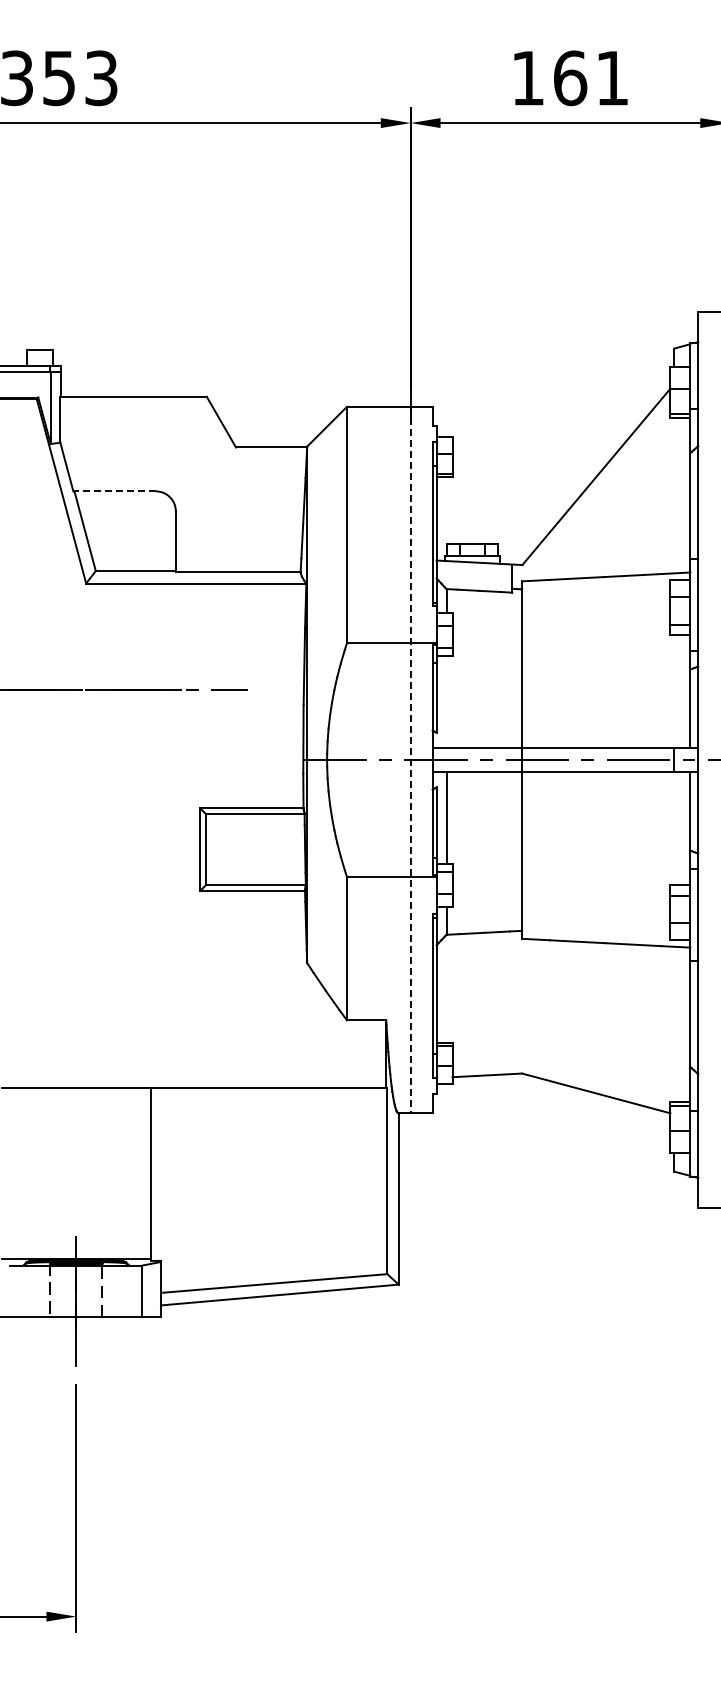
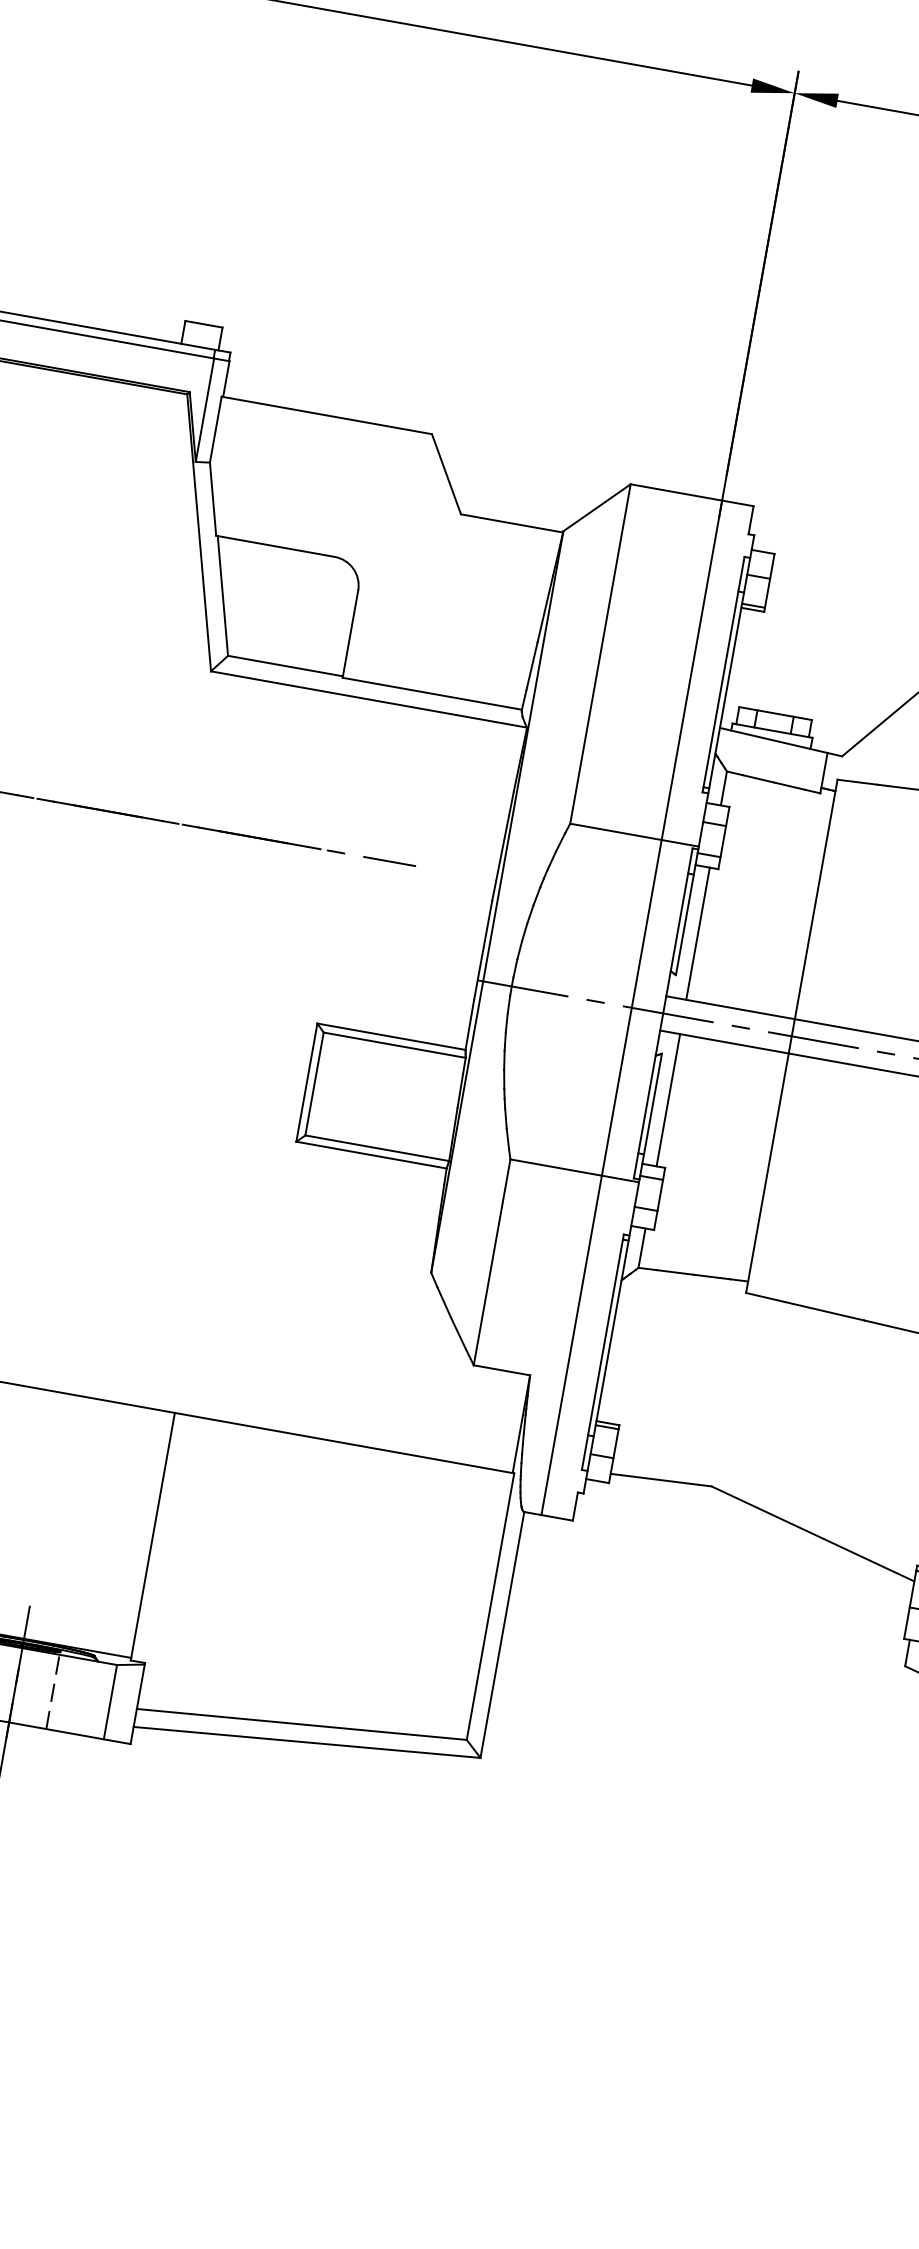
line: (114, 491) -> (275, 546), dashed -> solid
line: (446, 701) -> (698, 932), added
line: (410, 760) -> (631, 1008), dashed -> solid

